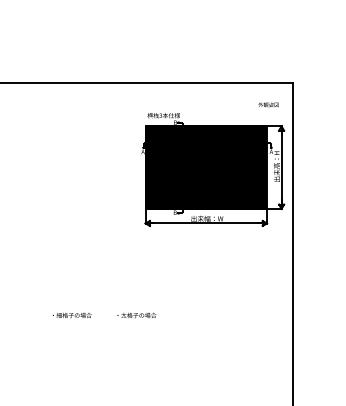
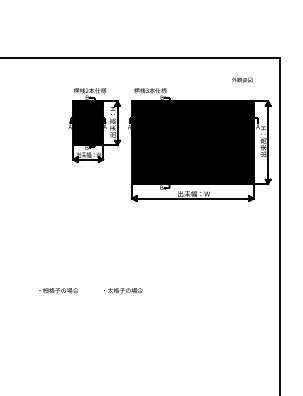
text: (268, 104) -> (242, 79), moved
part: (108, 150) -> (95, 125), added

